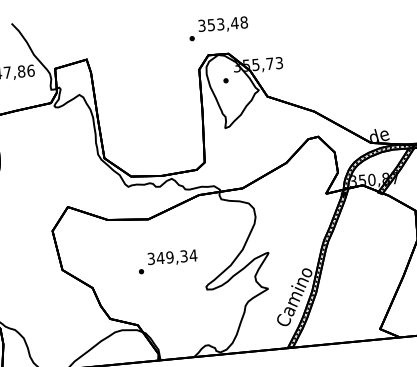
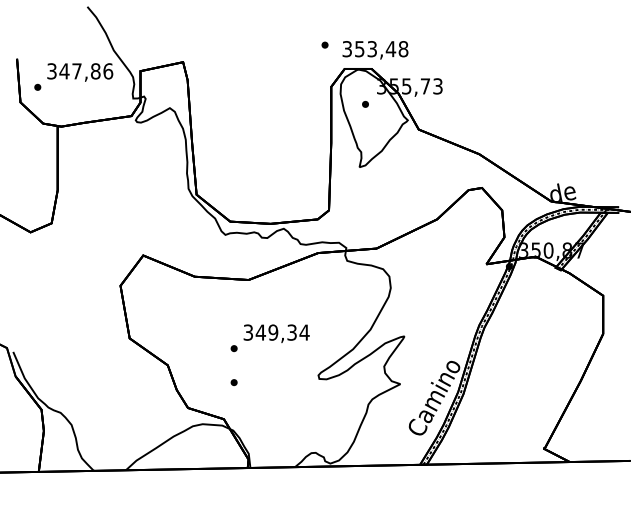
text: (223, 25) -> (375, 50), moved
part: (142, 297) -> (233, 382), added

